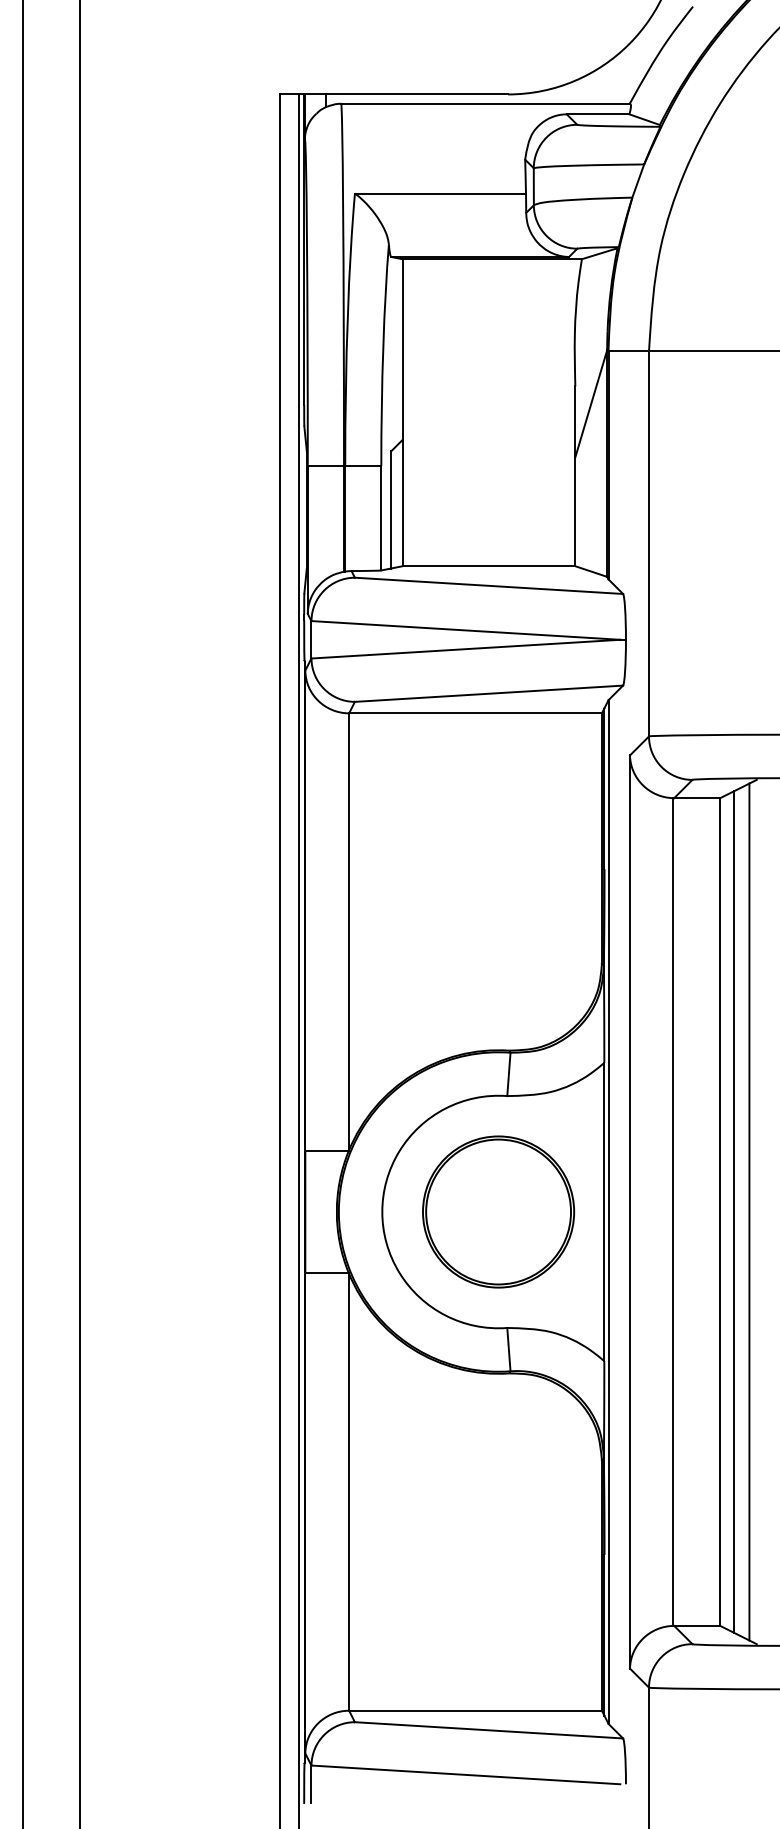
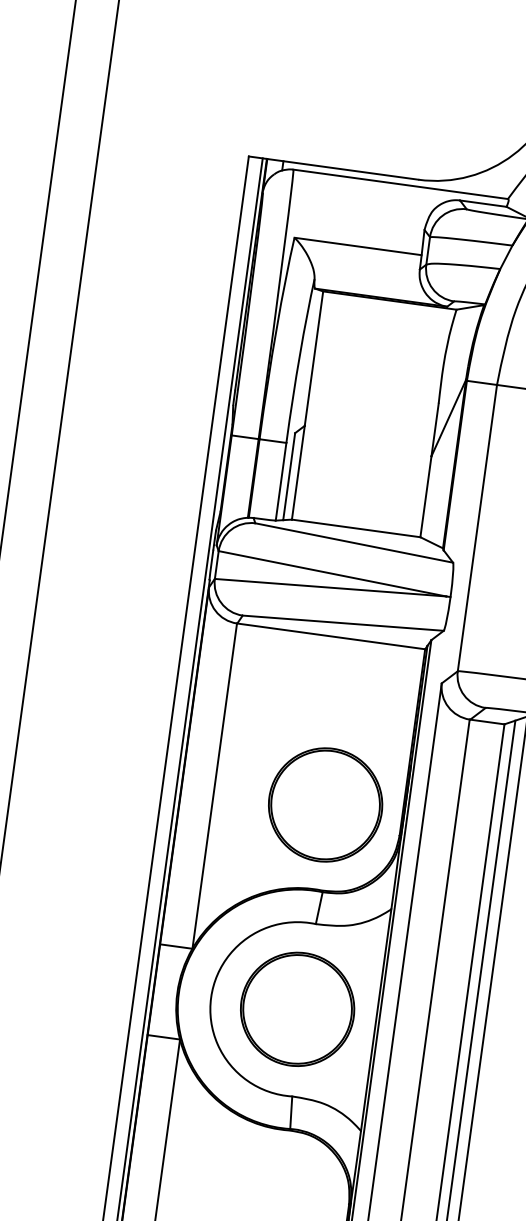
part: (498, 936) -> (325, 804), added

